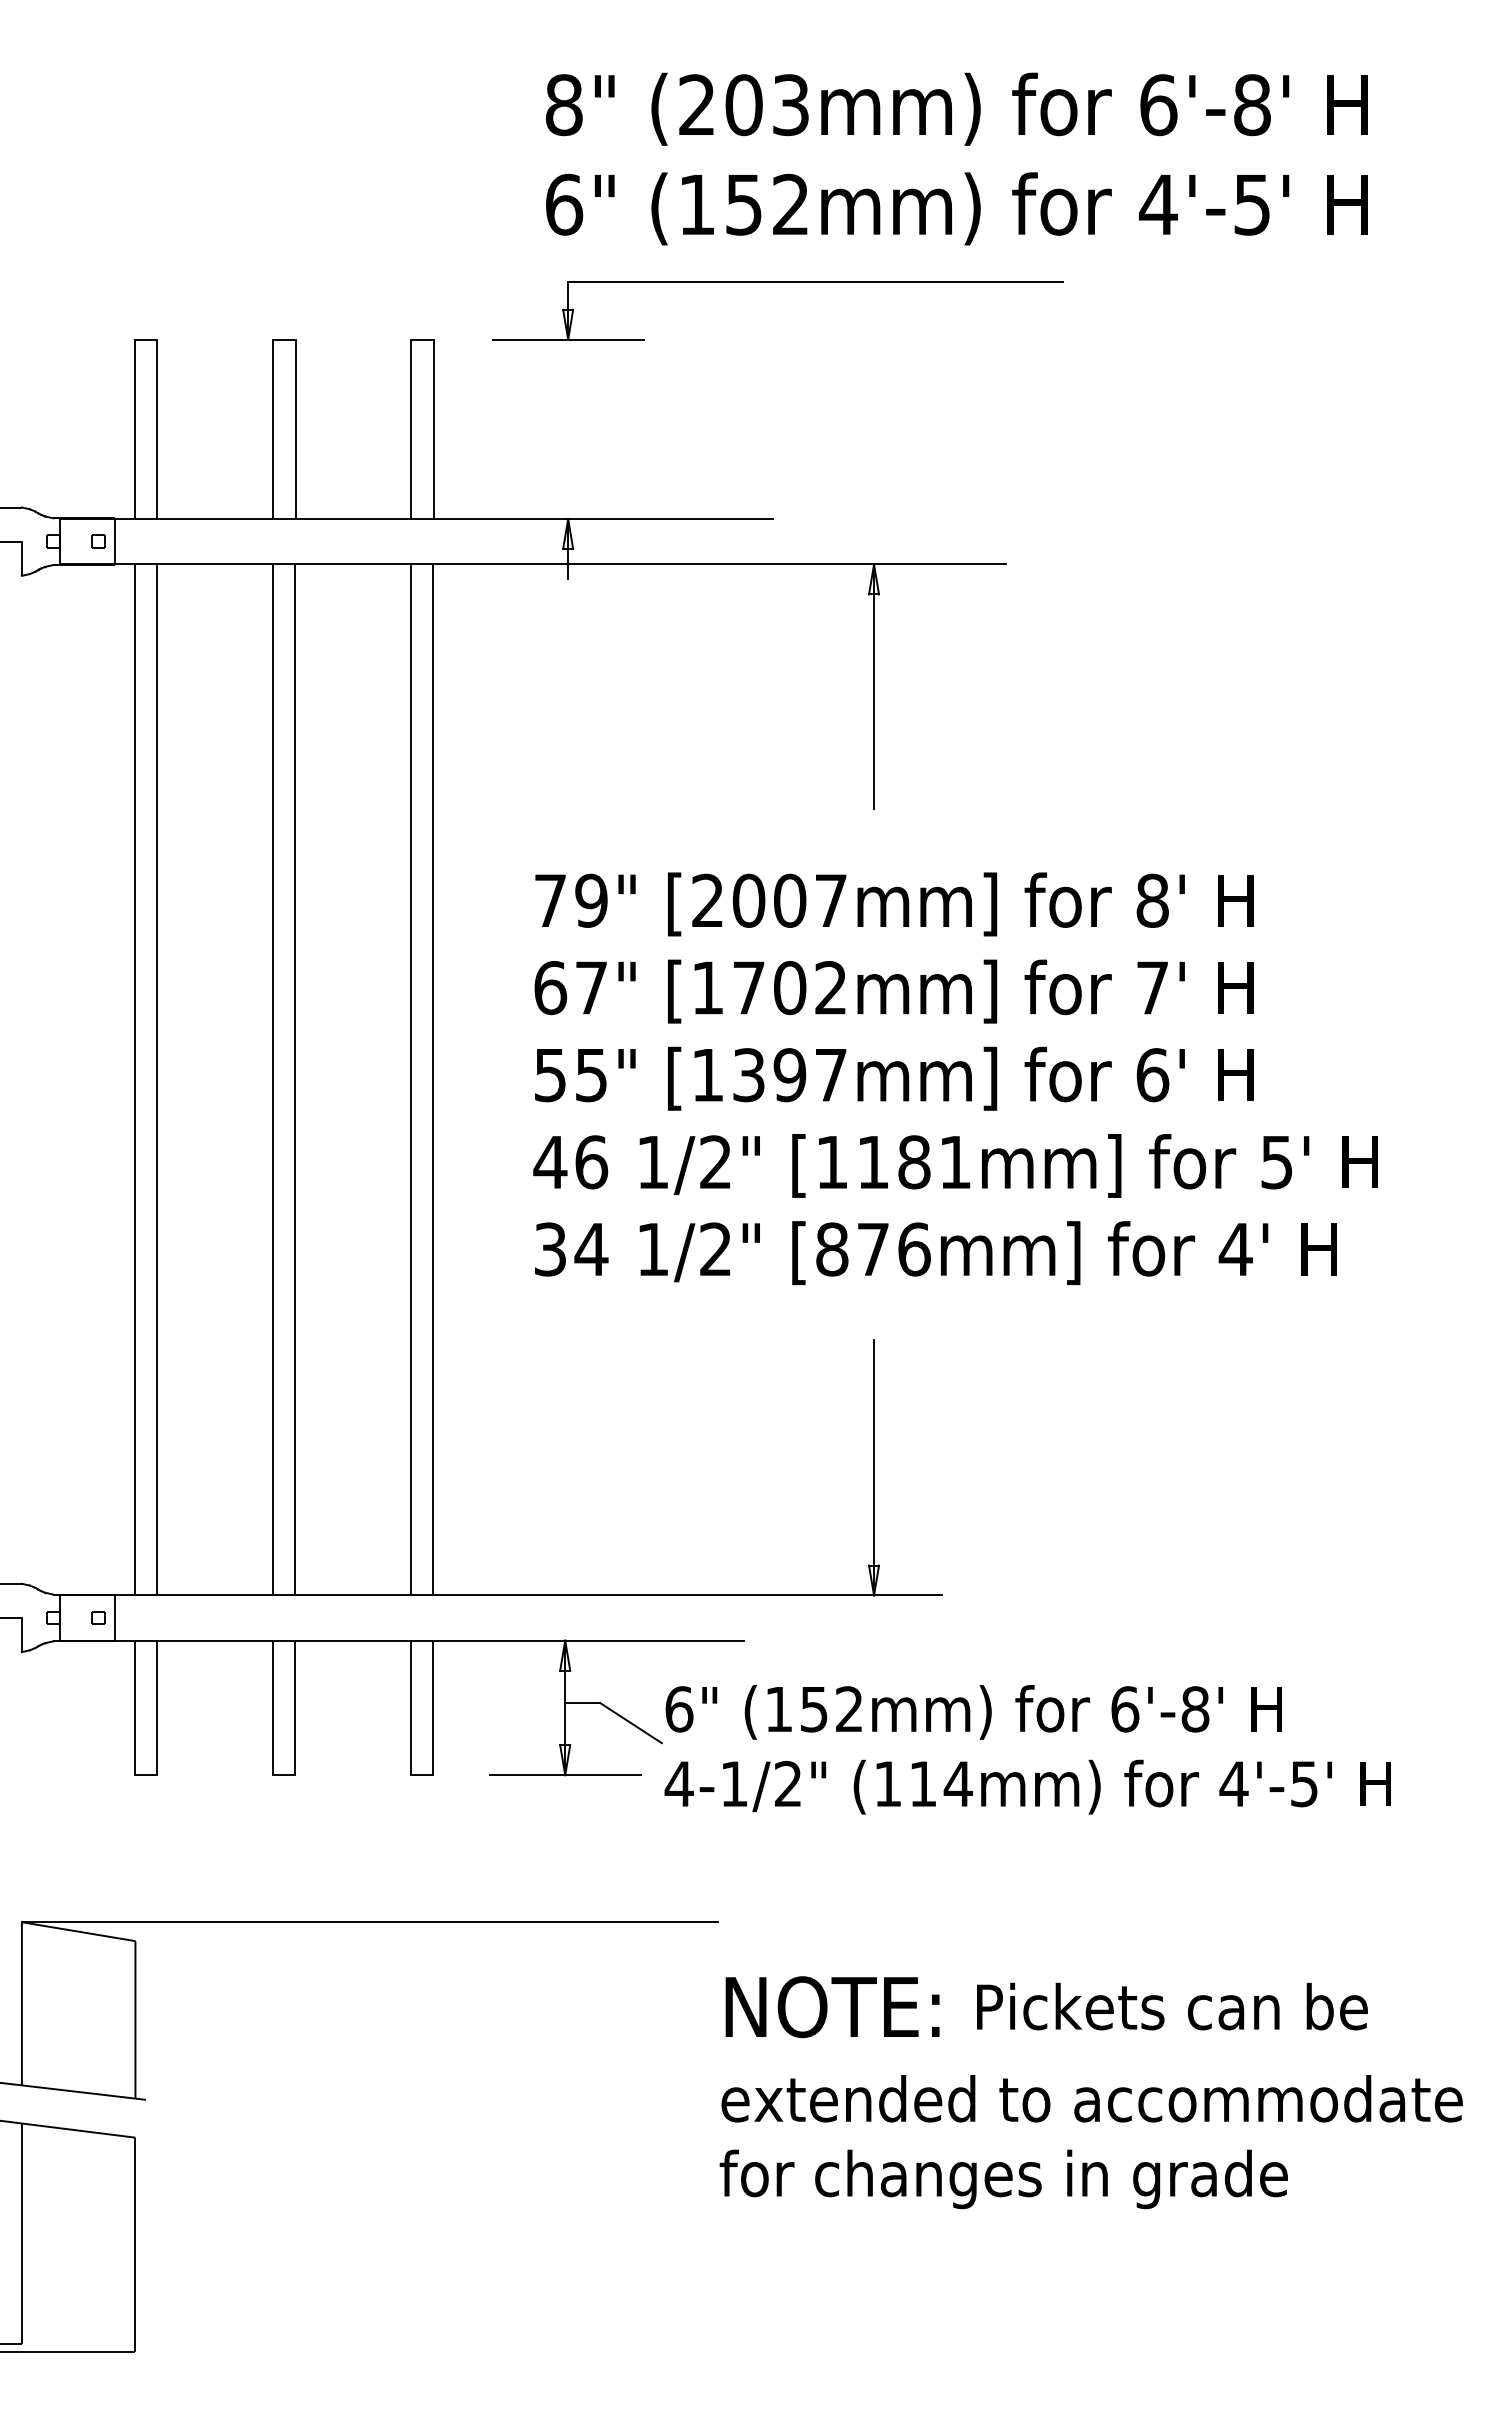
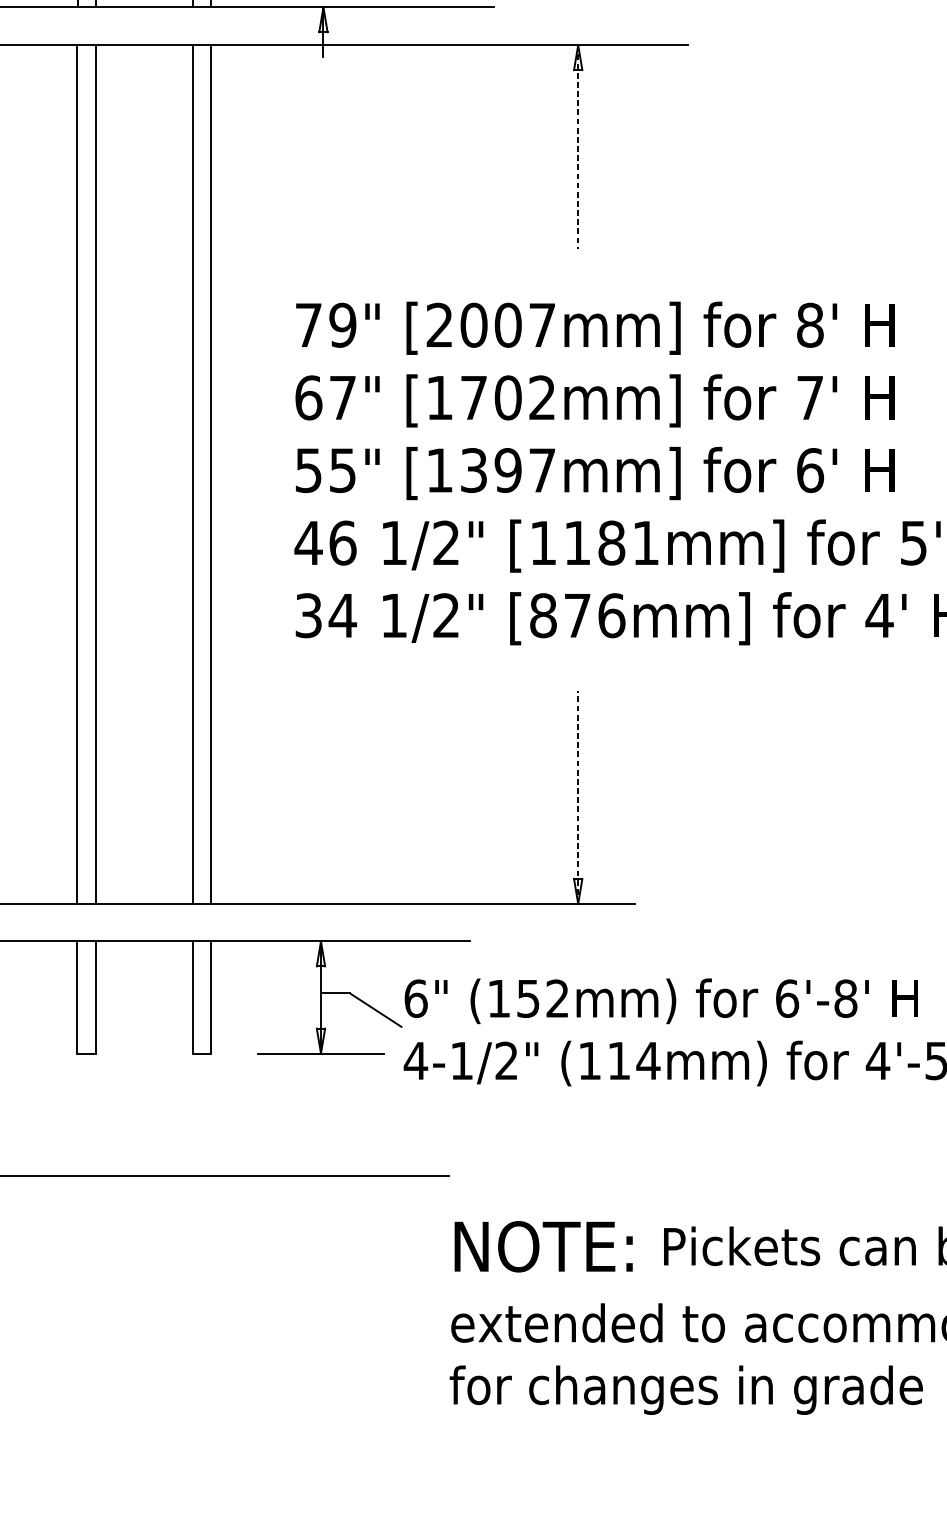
line: (874, 687) -> (578, 147), solid -> dashed
line: (874, 1467) -> (578, 797), solid -> dashed

